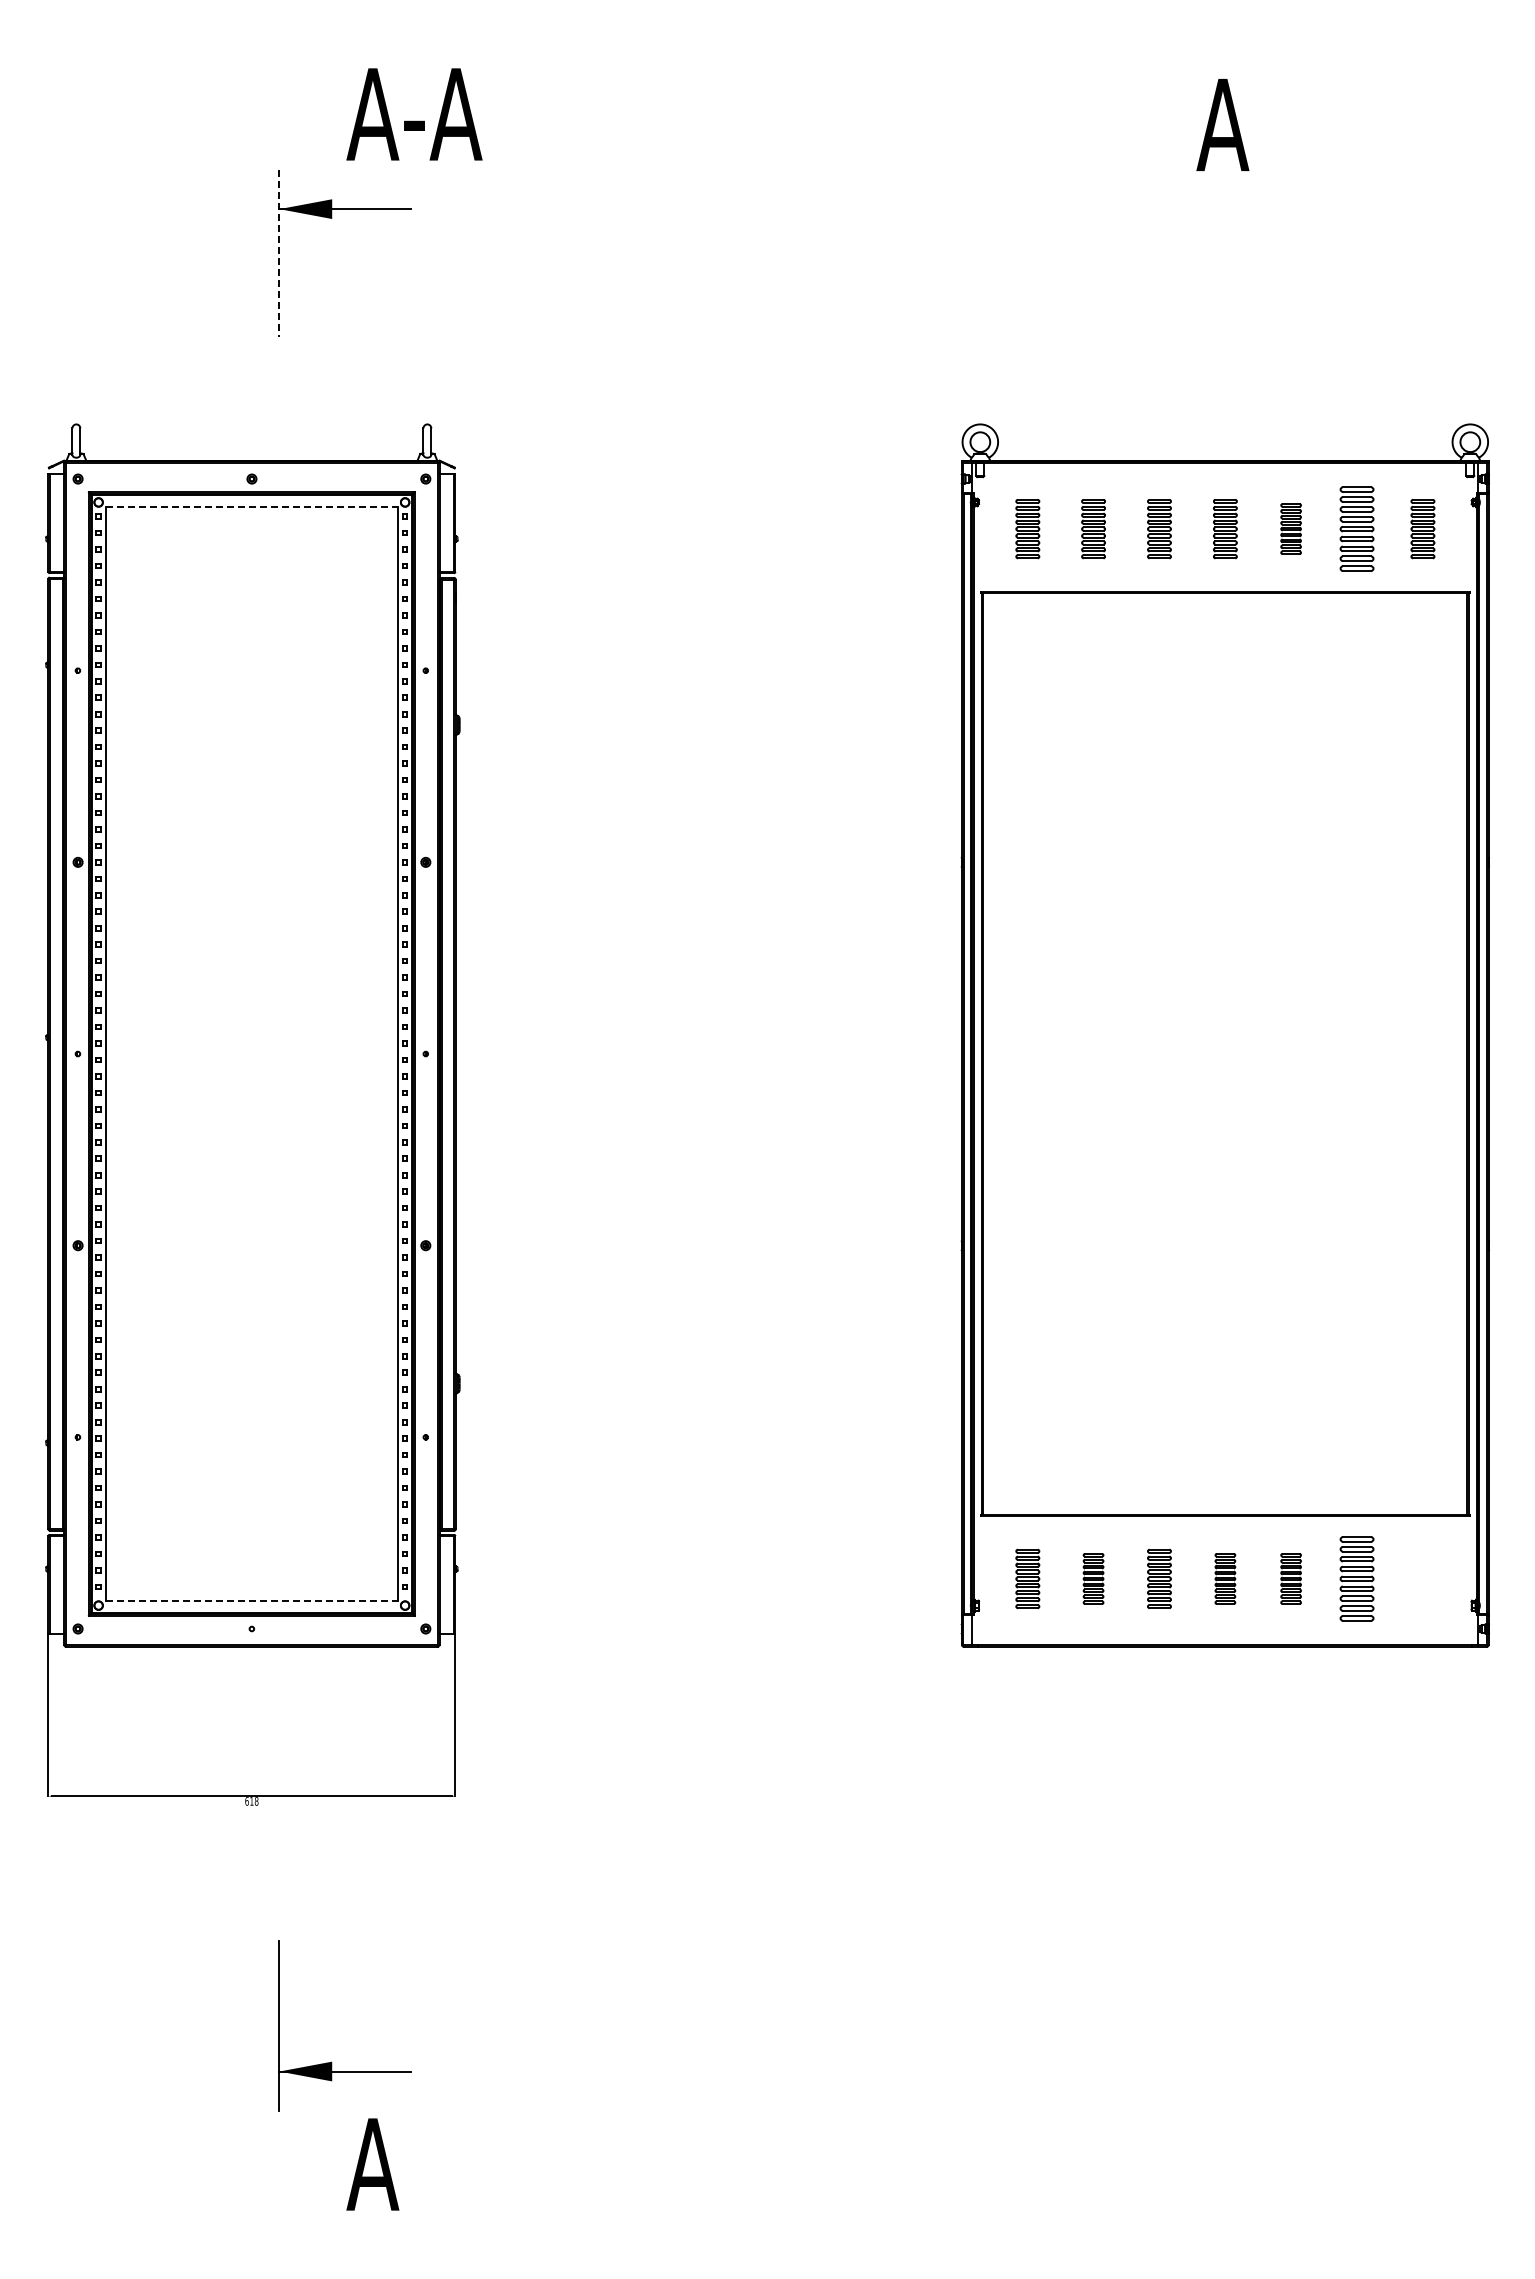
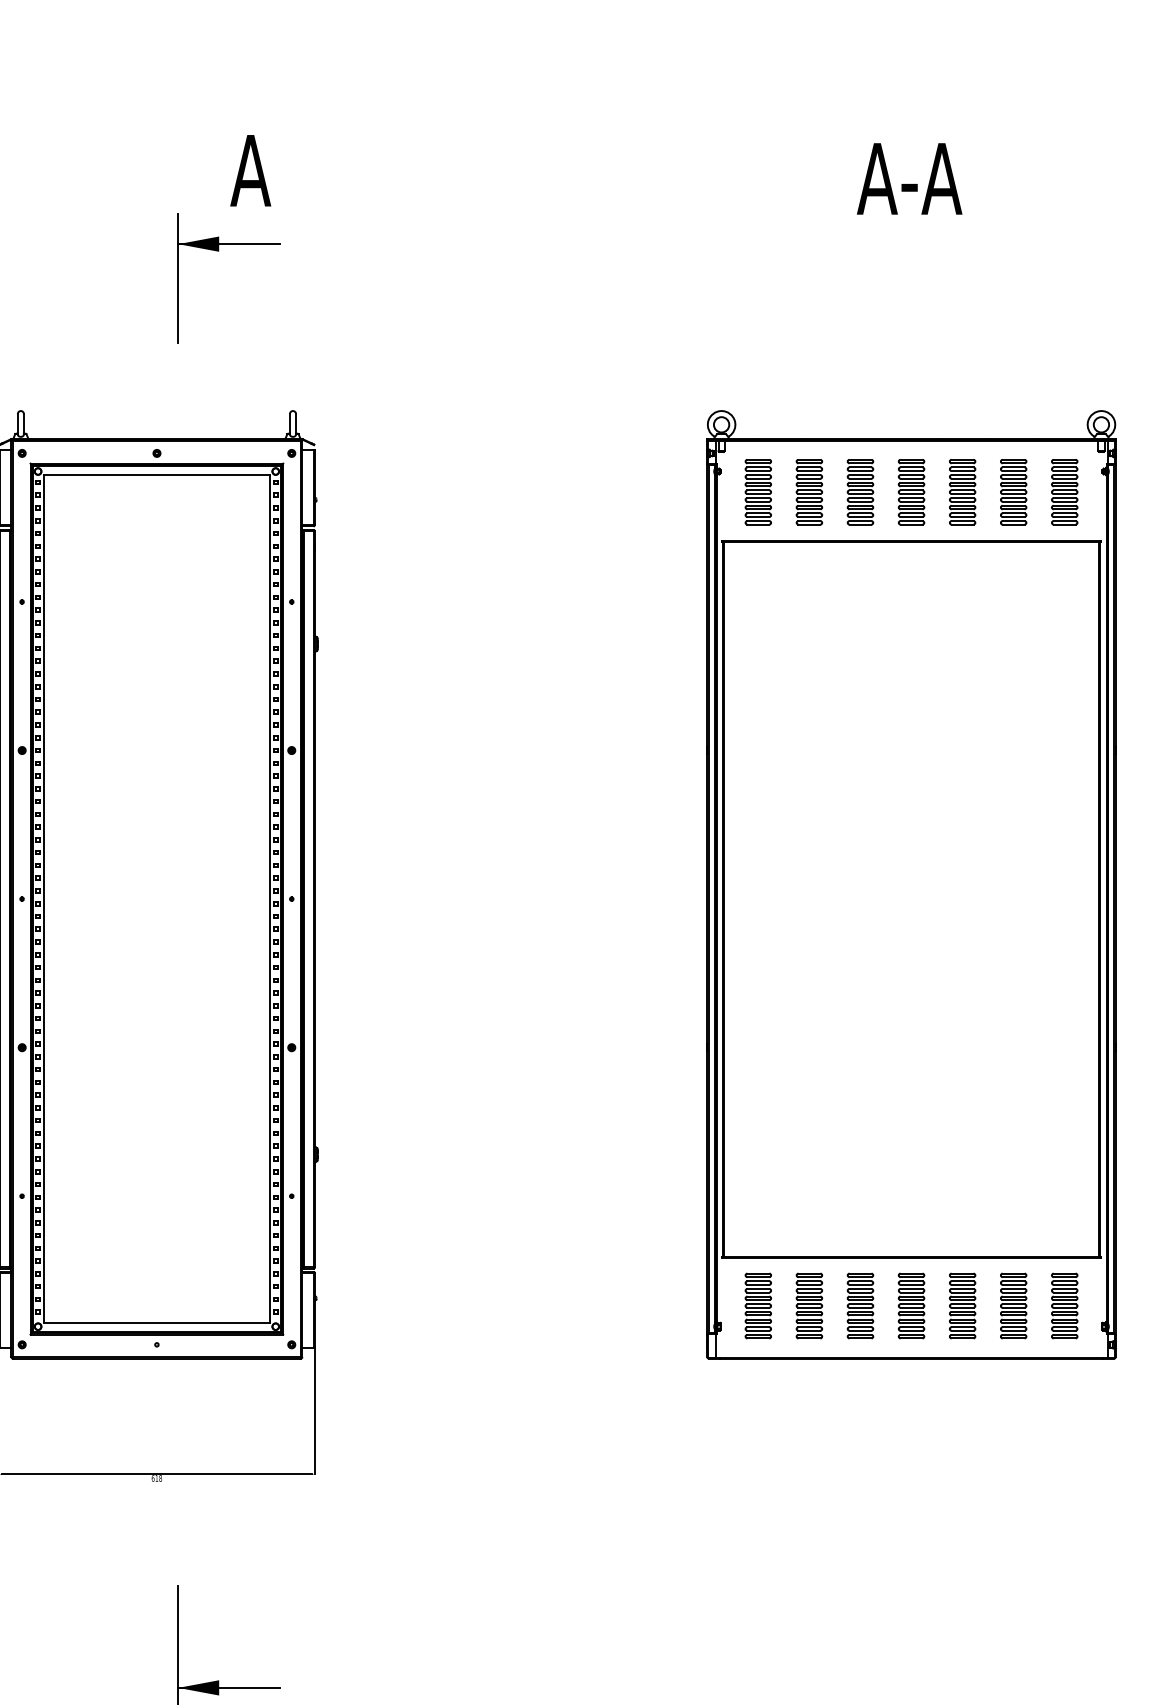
text: (443, 114) -> (305, 170), A-A -> A
text: (1222, 125) -> (909, 179), A -> A-A
line: (279, 253) -> (178, 278), dashed -> solid
line: (251, 507) -> (156, 475), dashed -> solid
part: (1027, 528) -> (758, 491), size x1.43
part: (1093, 528) -> (809, 491), size x1.43
part: (1159, 528) -> (860, 491), size x1.43
part: (1225, 528) -> (911, 491), size x1.43
part: (1290, 528) -> (962, 491), size x1.67
part: (1422, 528) -> (1064, 491), size x1.43
part: (1027, 1578) -> (758, 1305), size x1.43
part: (1093, 1578) -> (809, 1305), size x1.67
part: (1159, 1578) -> (860, 1305), size x1.43
part: (1225, 1578) -> (911, 1305), size x1.67
part: (1290, 1578) -> (962, 1305), size x1.67
part: (1422, 1578) -> (1064, 1305), added
line: (251, 1600) -> (156, 1322), dashed -> solid

